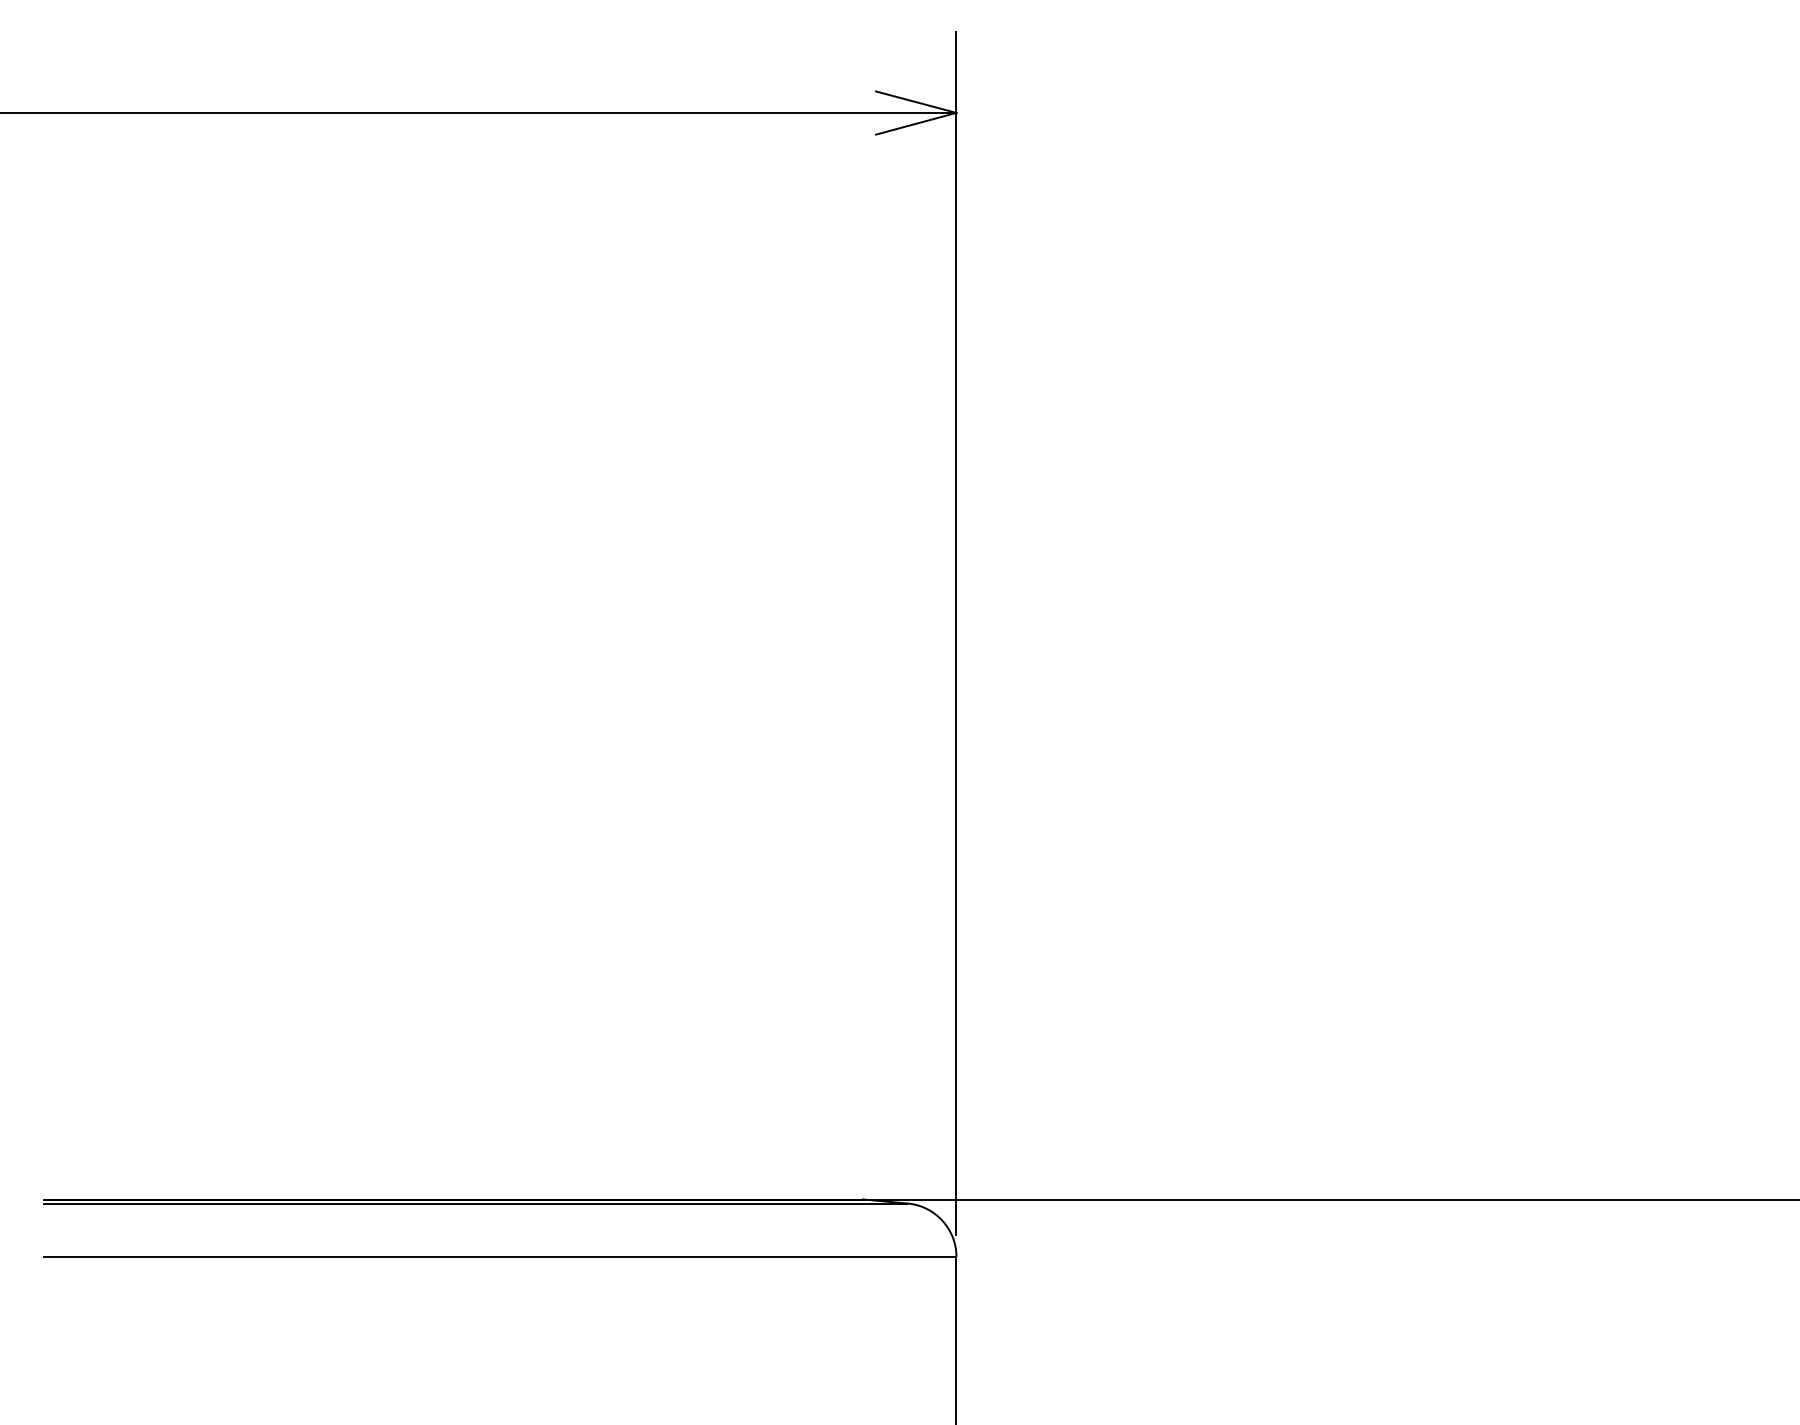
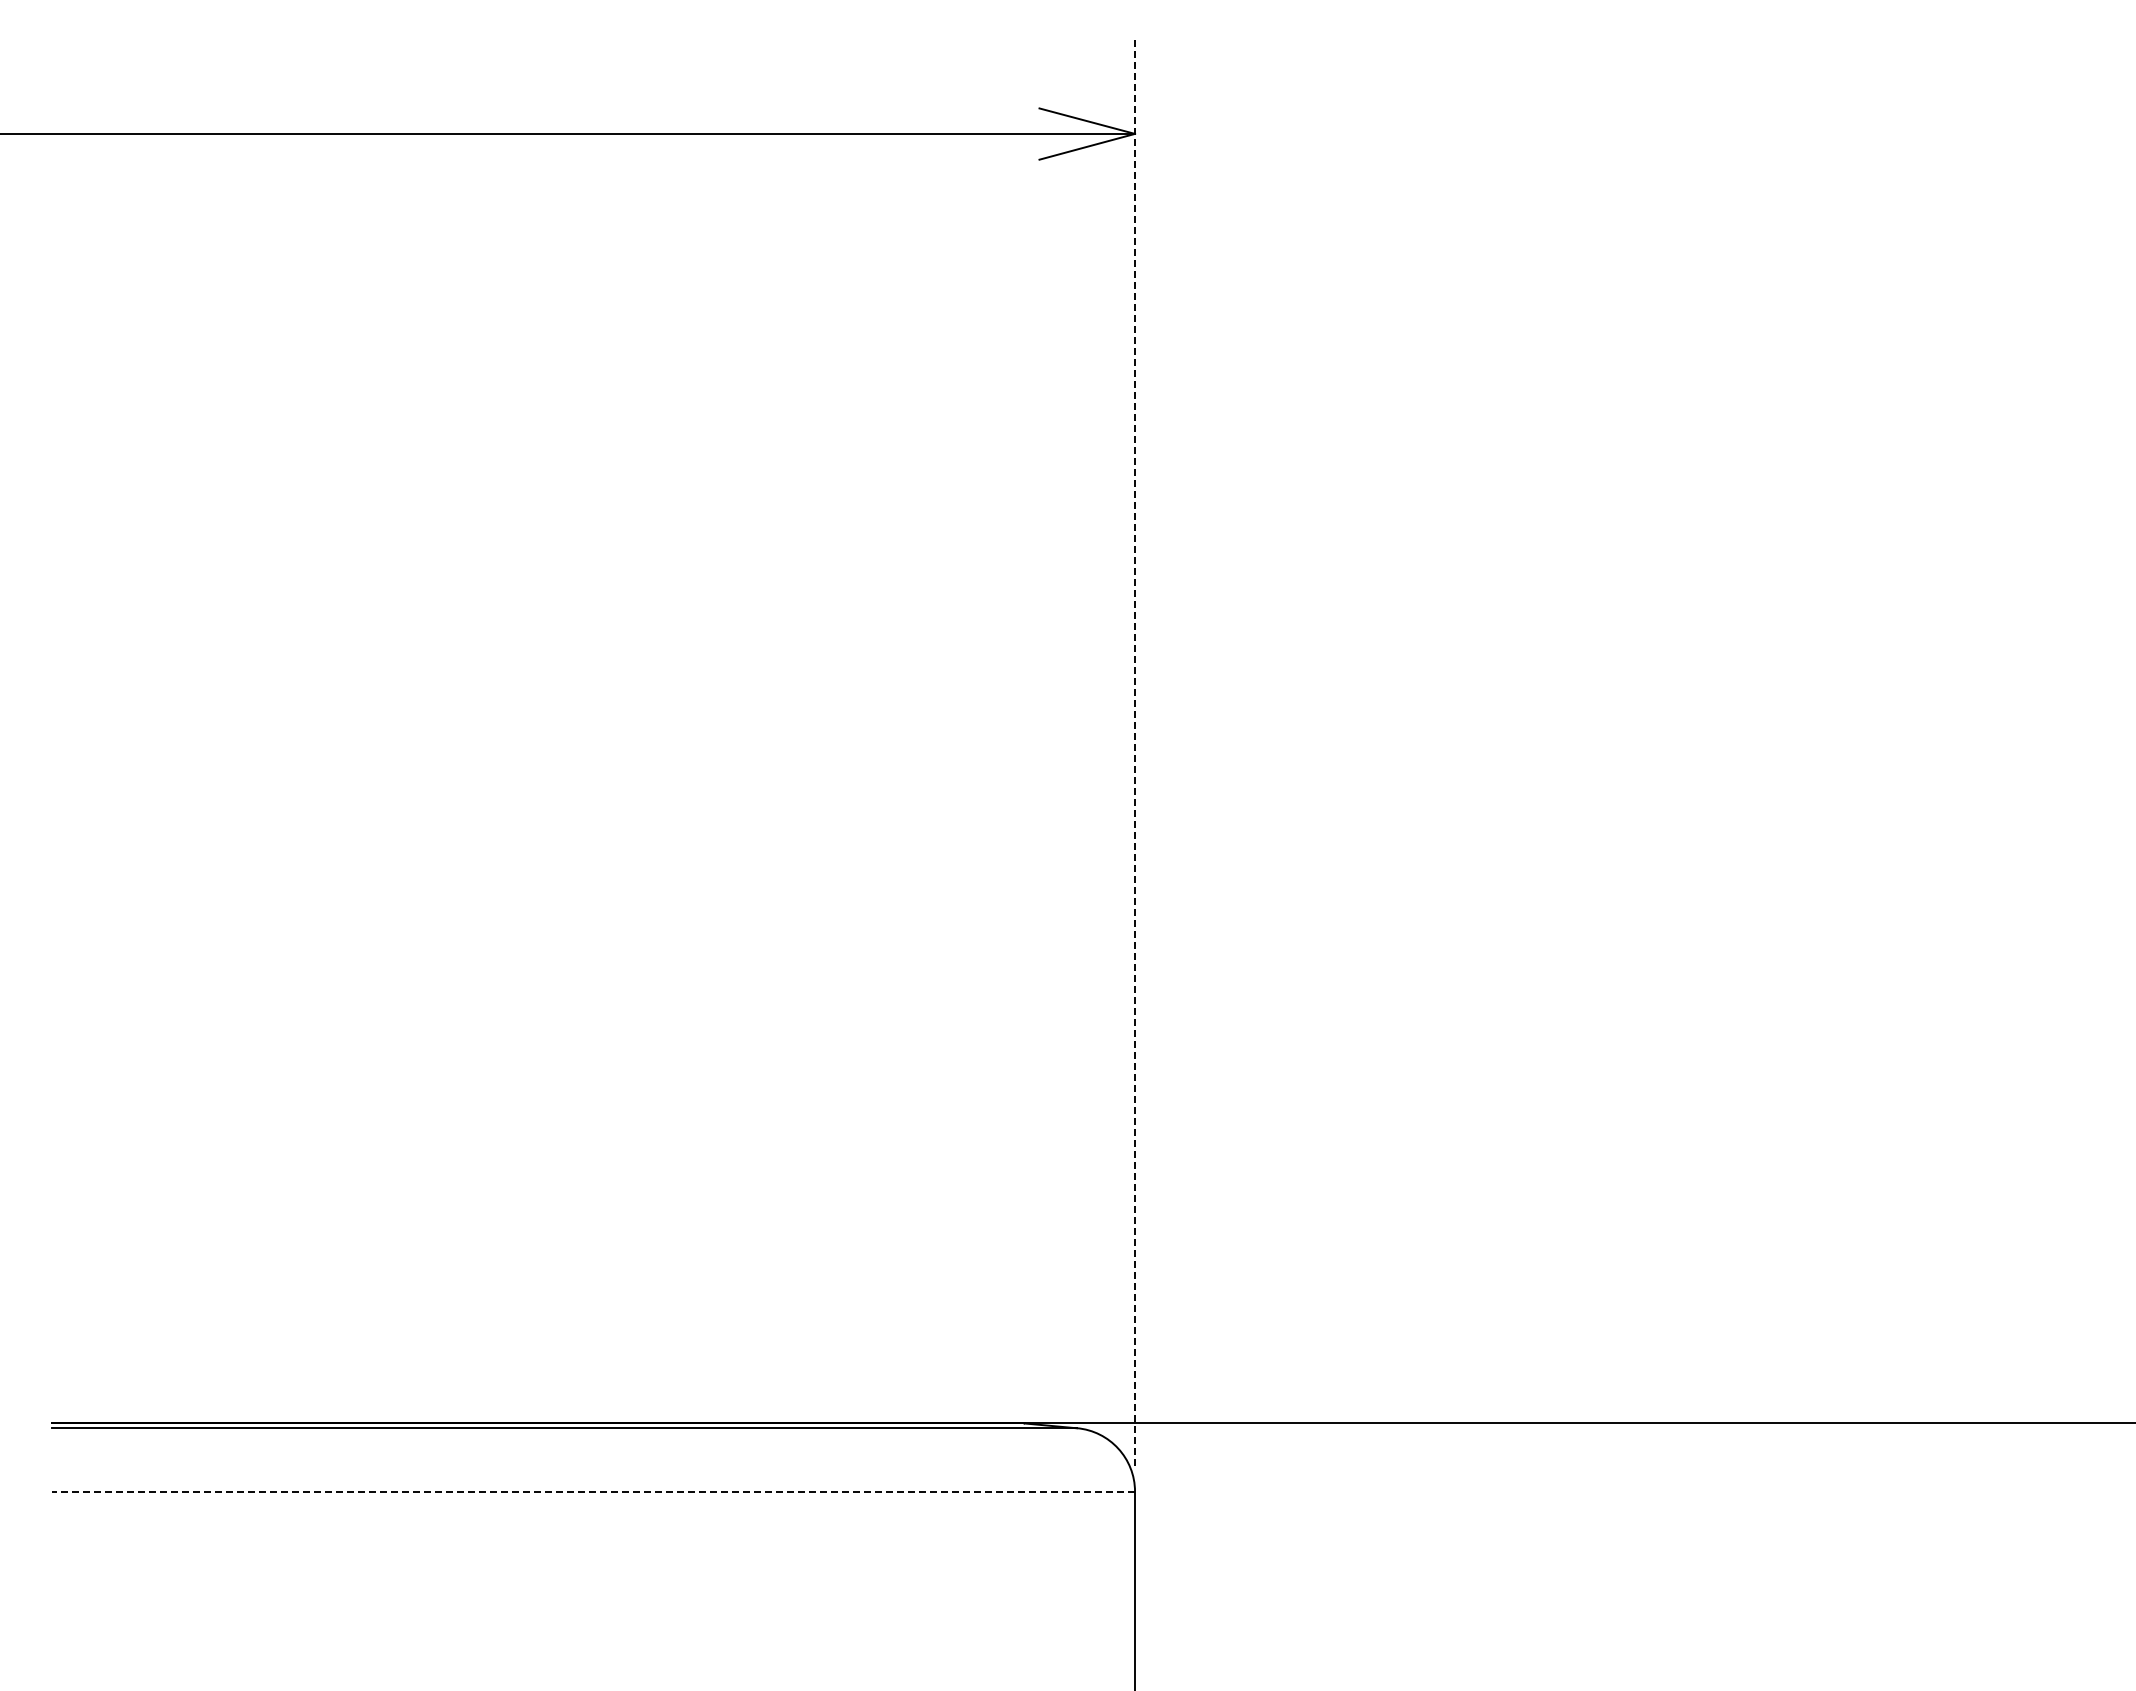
line: (956, 634) -> (1135, 752), solid -> dashed
line: (500, 1256) -> (593, 1491), solid -> dashed

